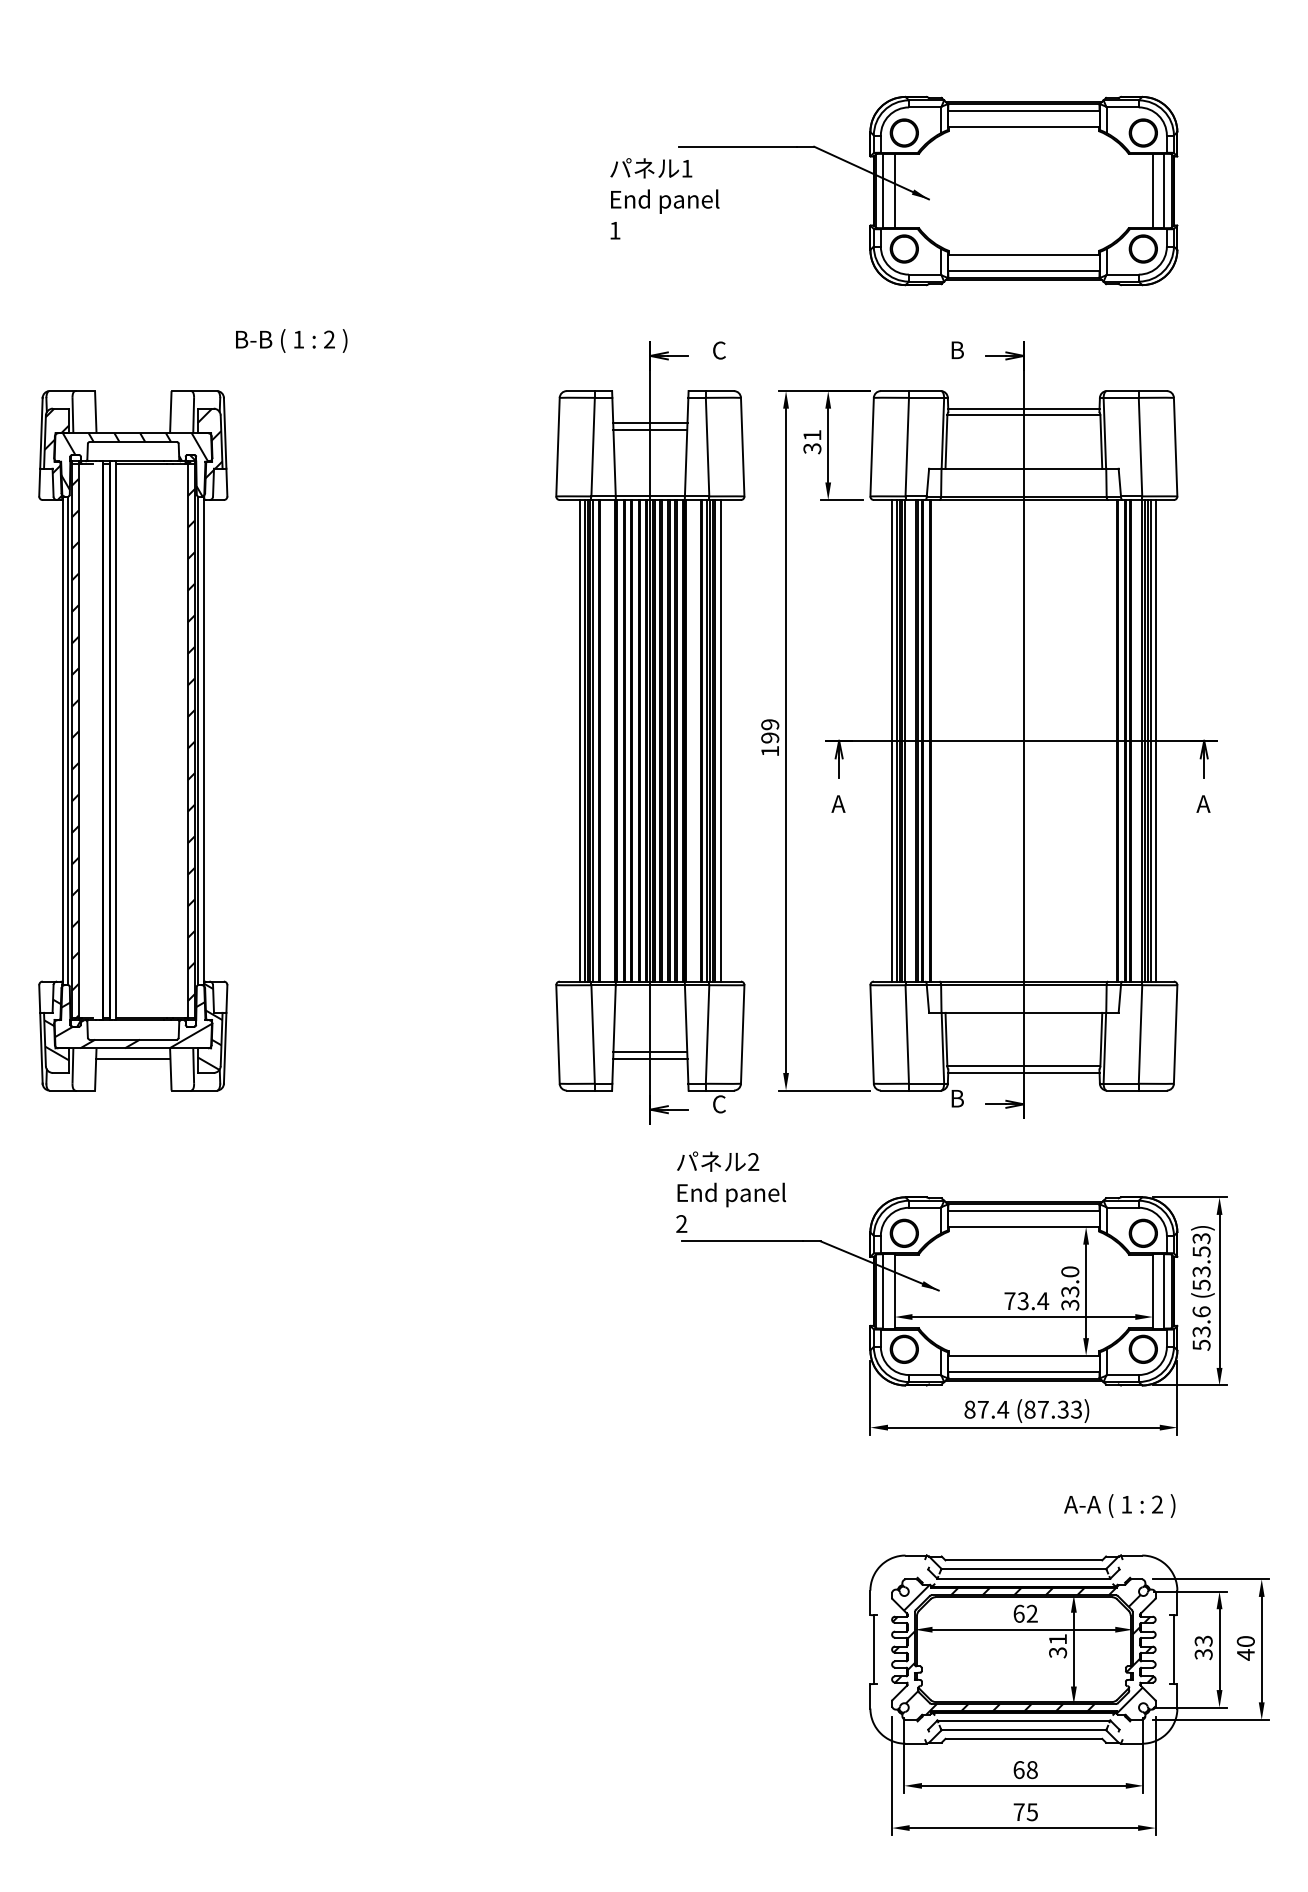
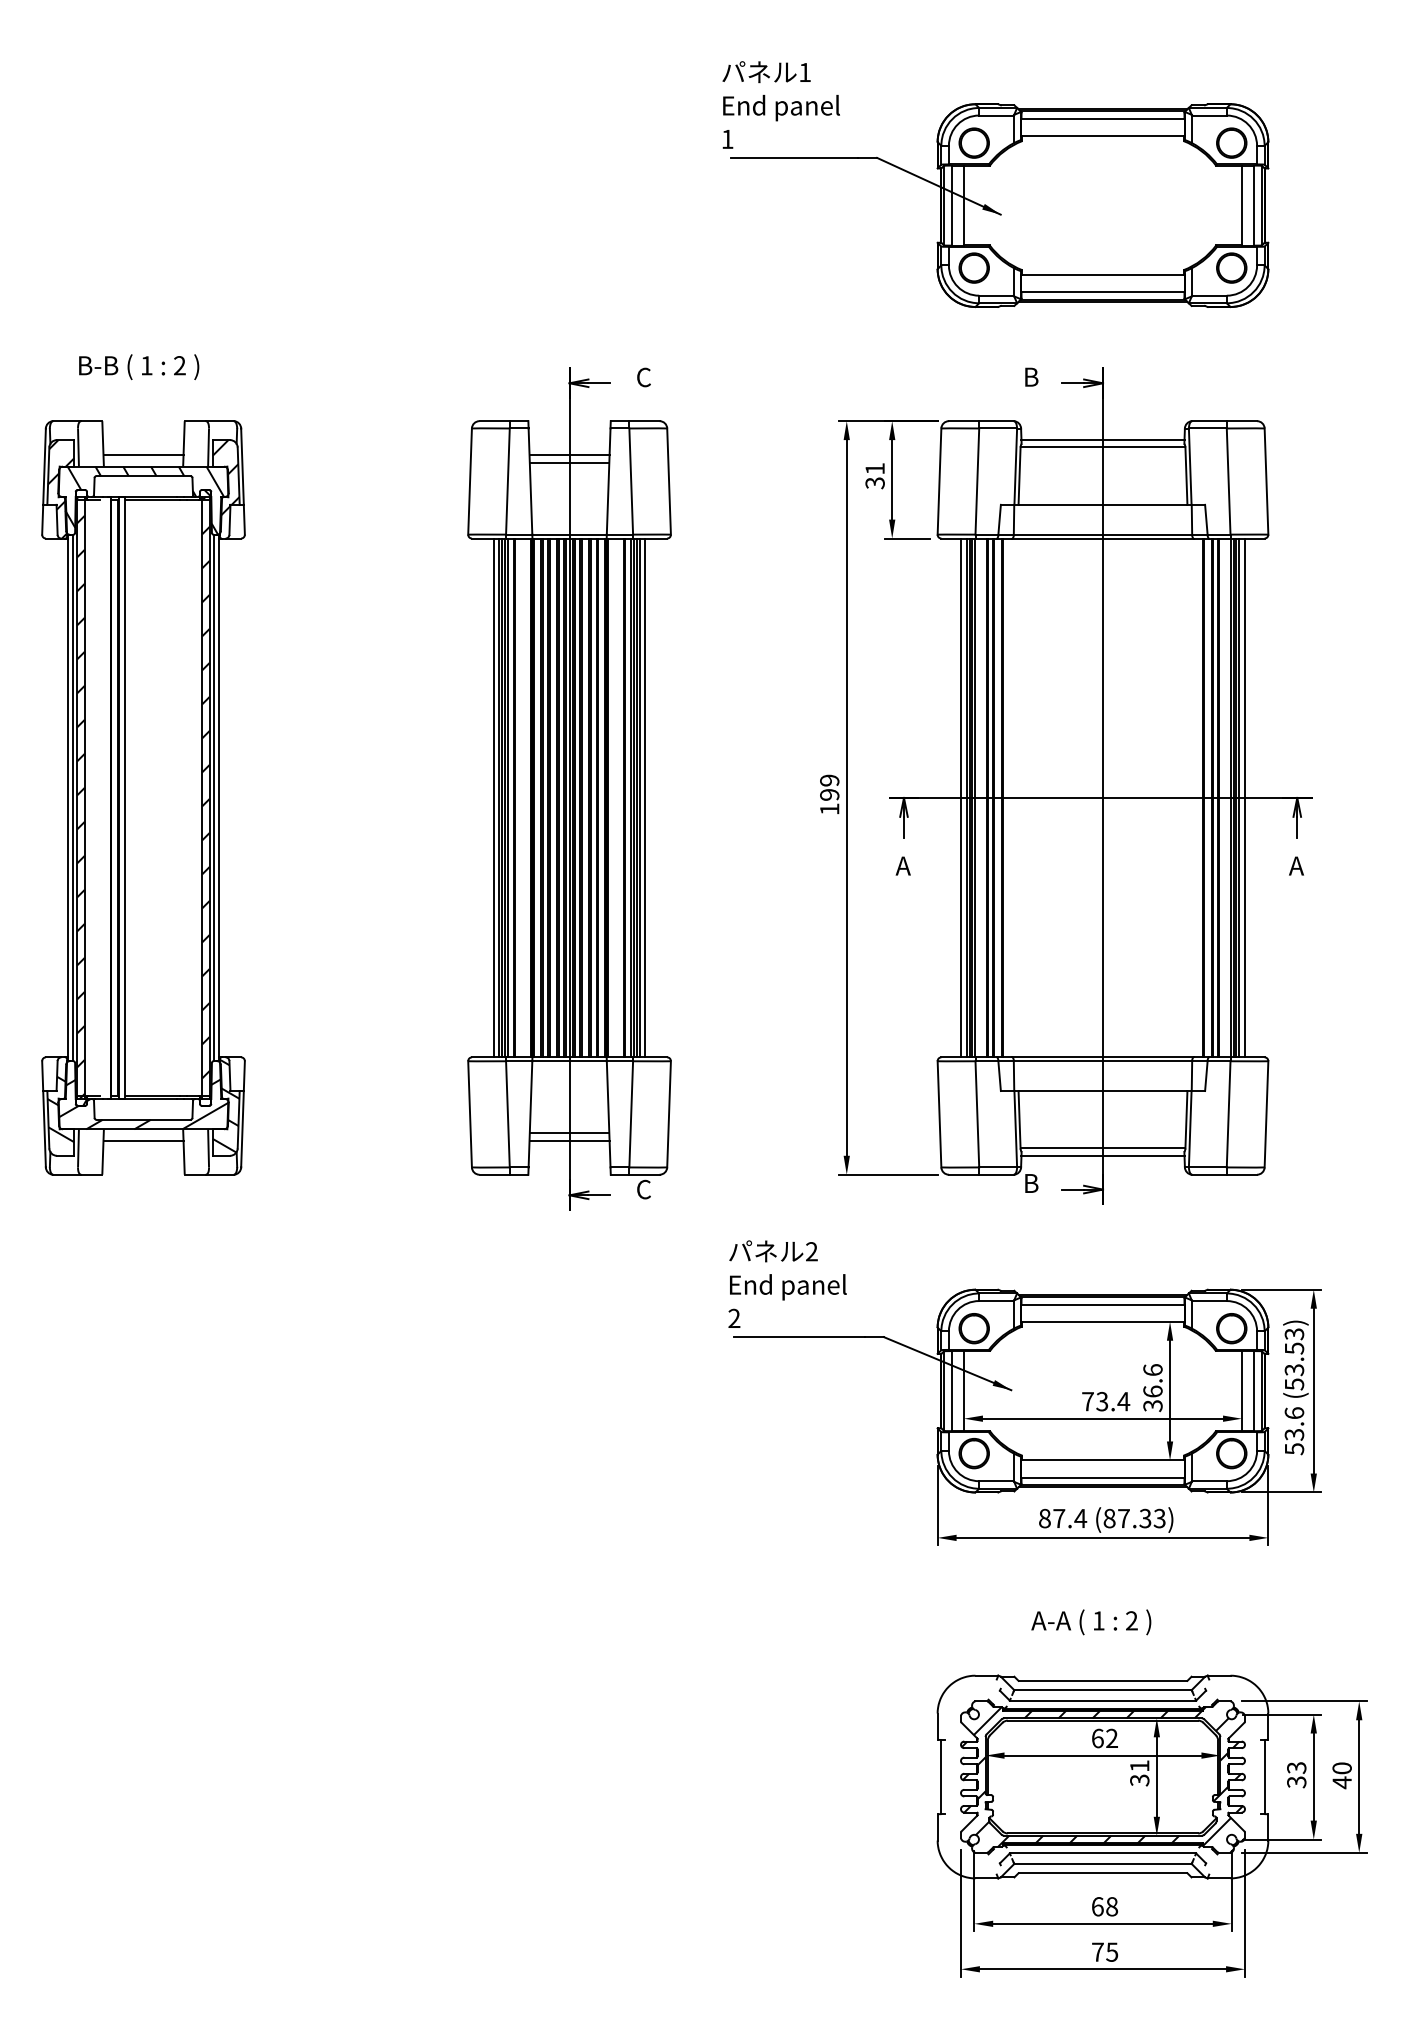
text: (664, 198) -> (780, 104), moved
text: (292, 341) -> (139, 367), moved
line: (133, 422) -> (143, 455), added
part: (650, 732) -> (569, 788), moved
text: (1069, 1281) -> (1152, 1380), 33.0 -> 36.6
text: (1119, 1506) -> (1091, 1622), moved

